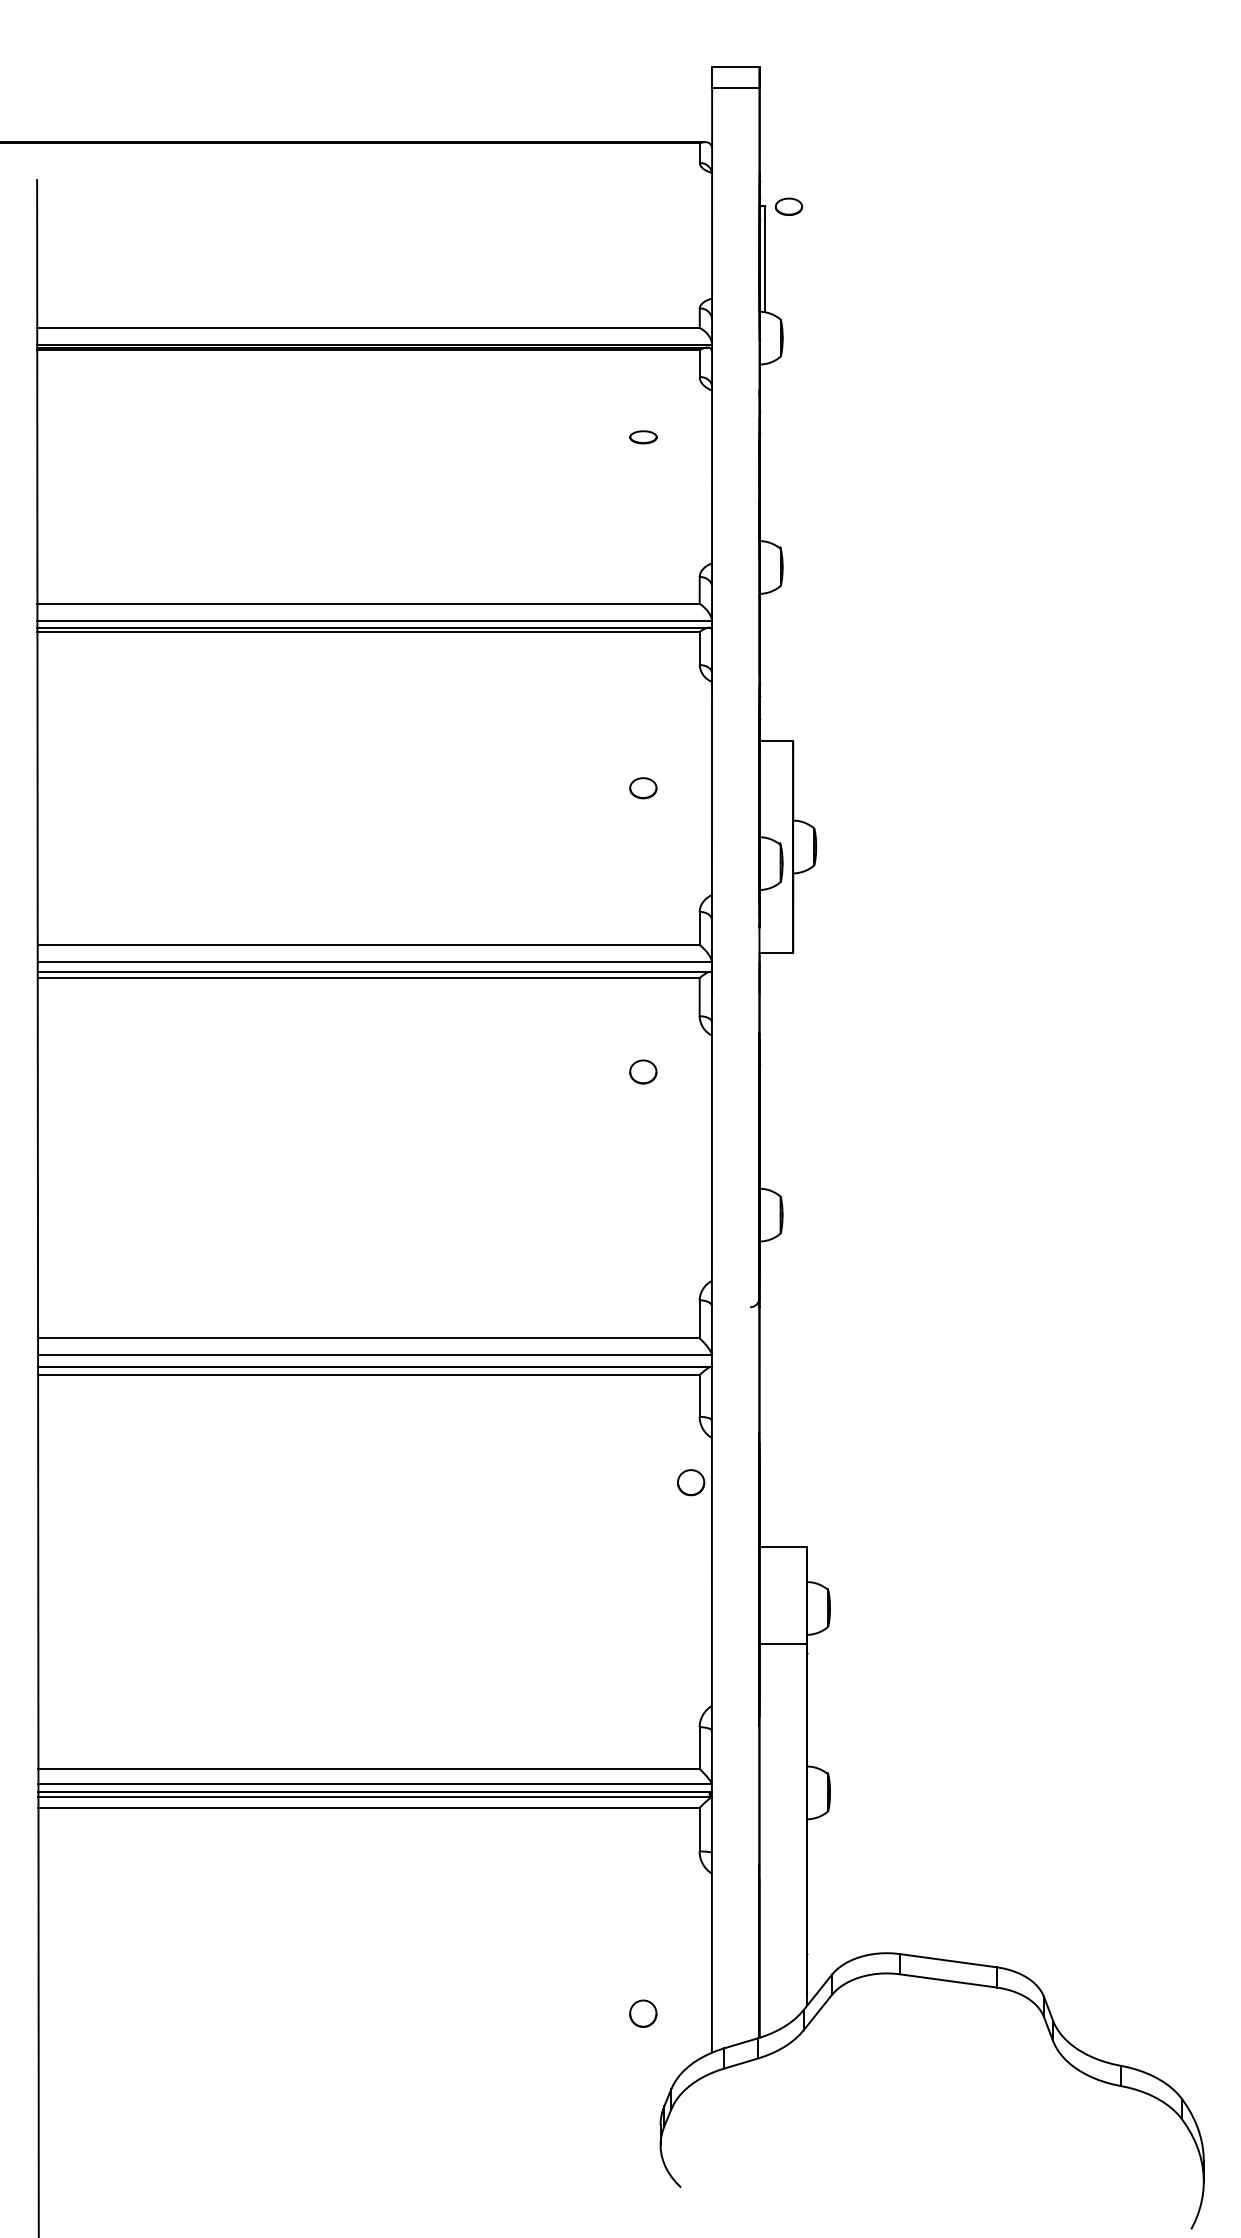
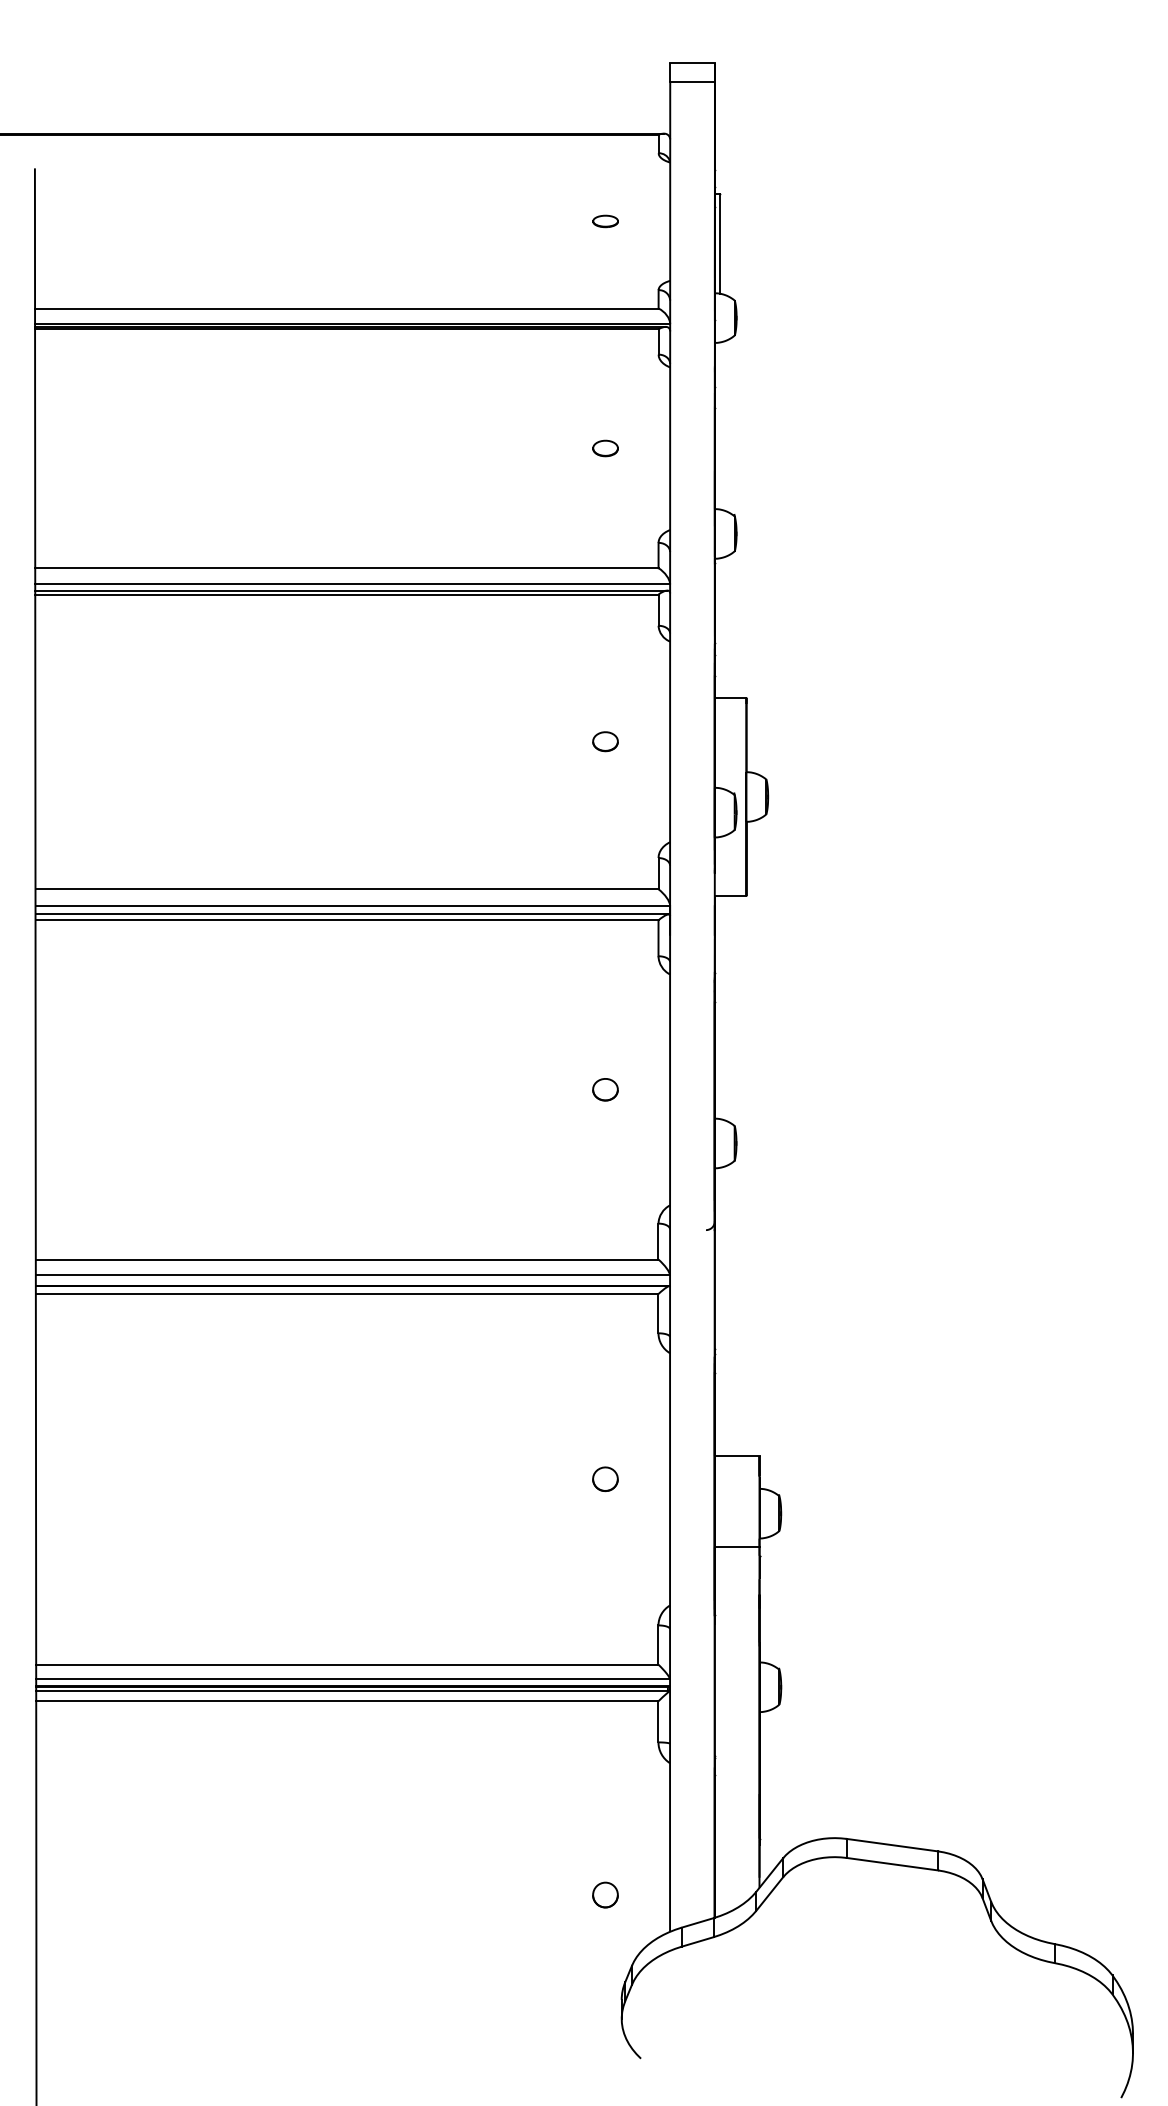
part: (788, 206) -> (605, 448), moved
part: (643, 437) -> (605, 221), moved
part: (643, 1071) -> (605, 1089), moved
part: (691, 1482) -> (605, 1479), moved

